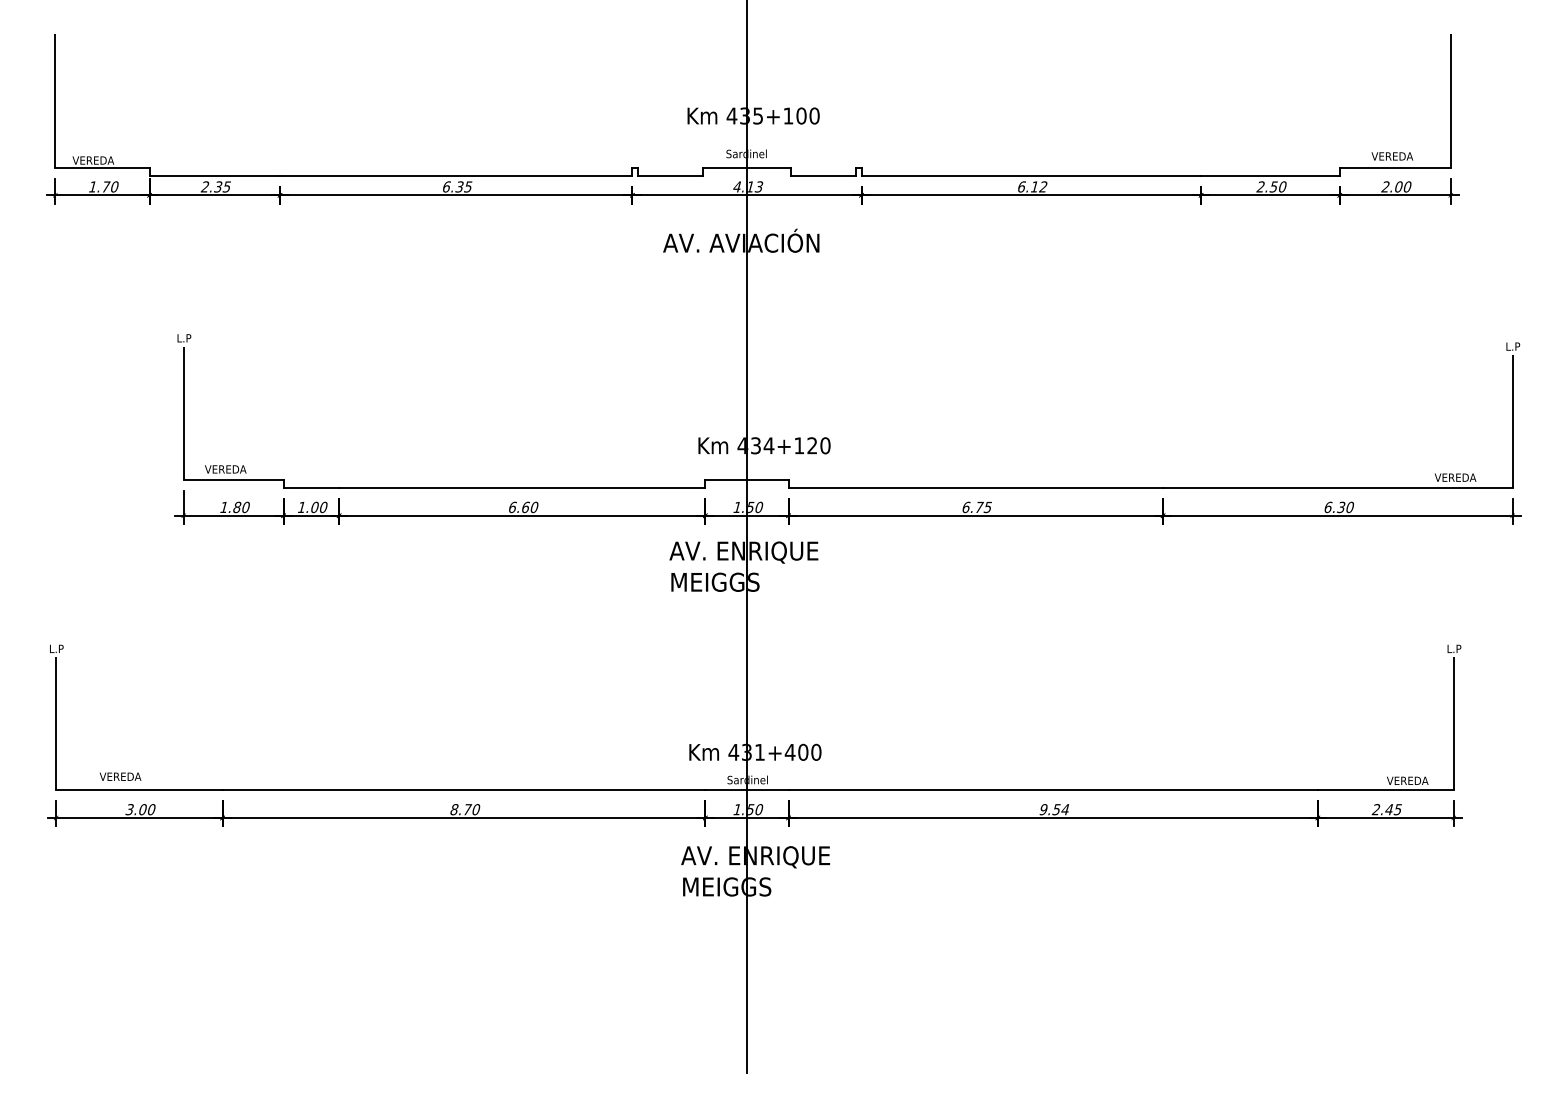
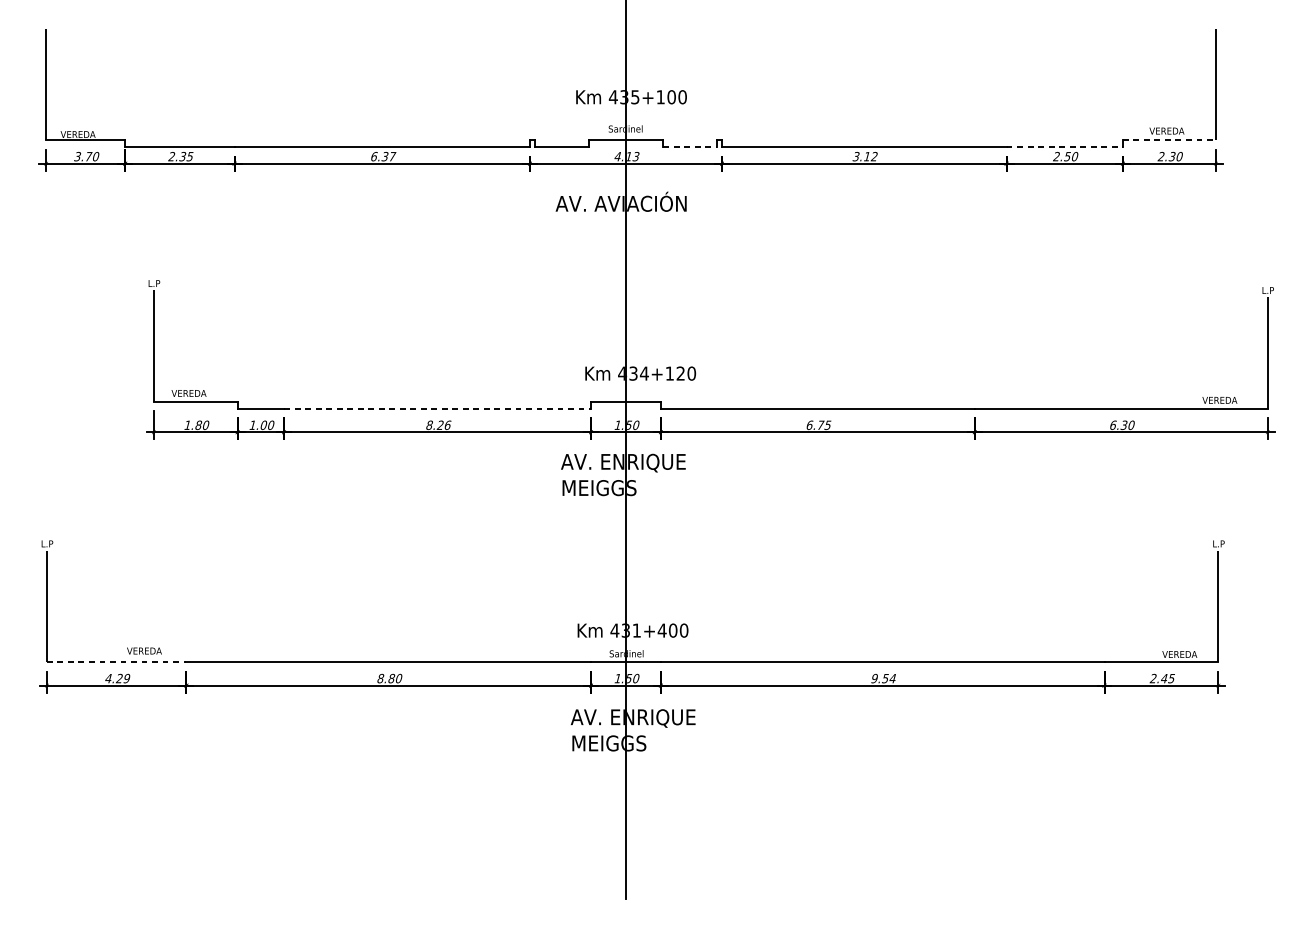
line: (1395, 167) -> (1169, 140), solid -> dashed
line: (824, 175) -> (690, 147), solid -> dashed
line: (1270, 175) -> (1064, 147), solid -> dashed
text: (92, 186) -> (77, 156), 1.70 -> 3.70
text: (468, 186) -> (392, 156), 6.35 -> 6.37
text: (1021, 186) -> (856, 156), 6.12 -> 3.12
text: (1398, 186) -> (1172, 156), 2.00 -> 2.30
line: (522, 488) -> (437, 409), solid -> dashed
text: (523, 507) -> (438, 425), 6.60 -> 8.26
text: (120, 776) -> (144, 650), moved
line: (139, 790) -> (116, 662), solid -> dashed
text: (139, 809) -> (116, 678), 3.00 -> 4.29
text: (467, 809) -> (391, 678), 8.70 -> 8.80

